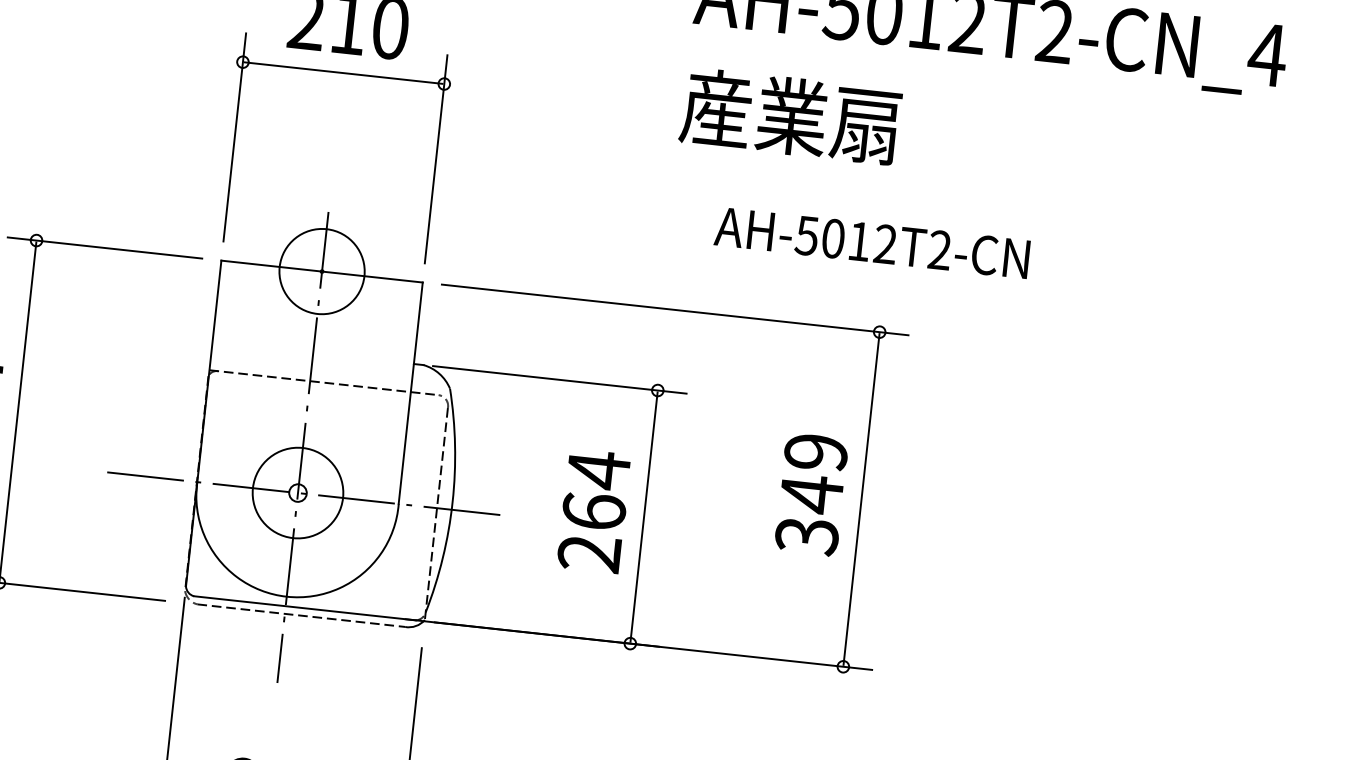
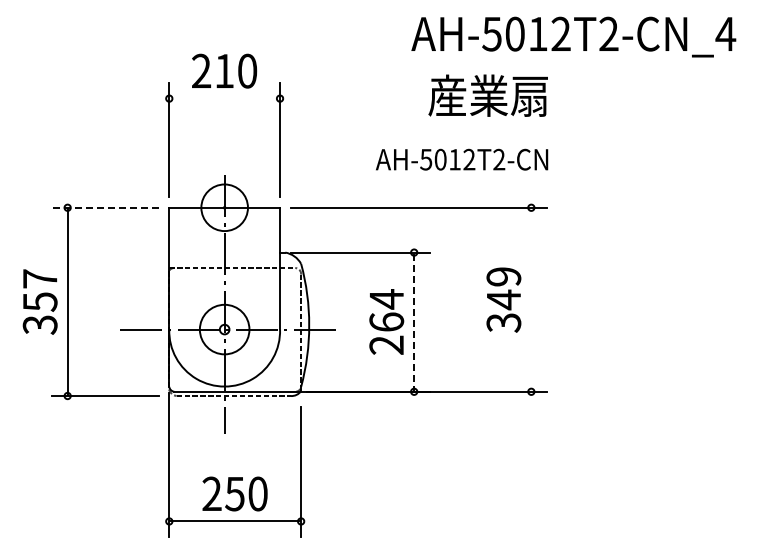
line: (343, 72) -> (224, 98), removed
text: (789, 115) -> (487, 95), moved
text: (873, 242) -> (462, 159), moved
line: (103, 247) -> (104, 207), solid -> dashed
line: (861, 498) -> (531, 299), removed
line: (644, 517) -> (414, 322), solid -> dashed

